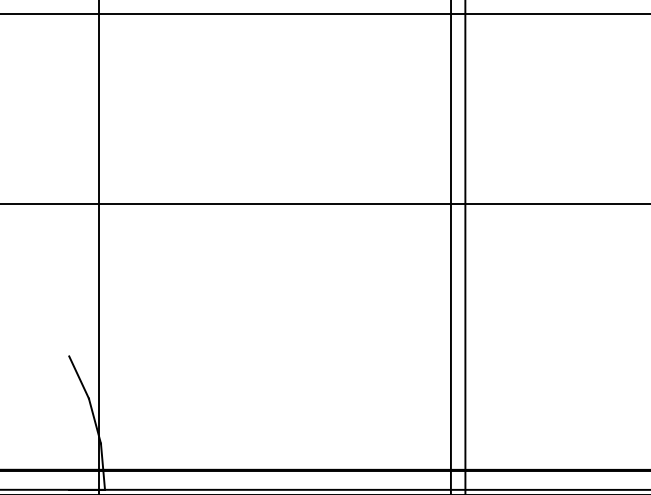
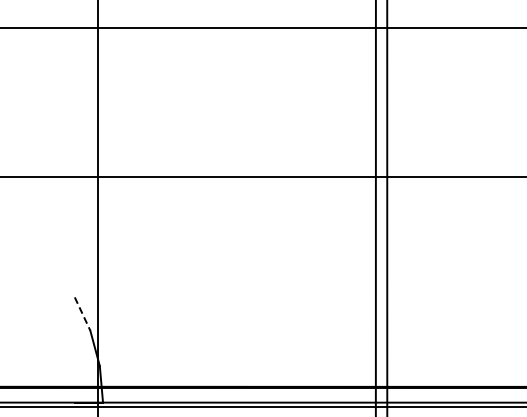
line: (78, 378) -> (82, 314), solid -> dashed

